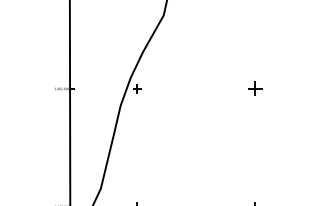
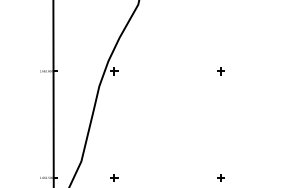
part: (254, 89) -> (220, 71), size x0.62

